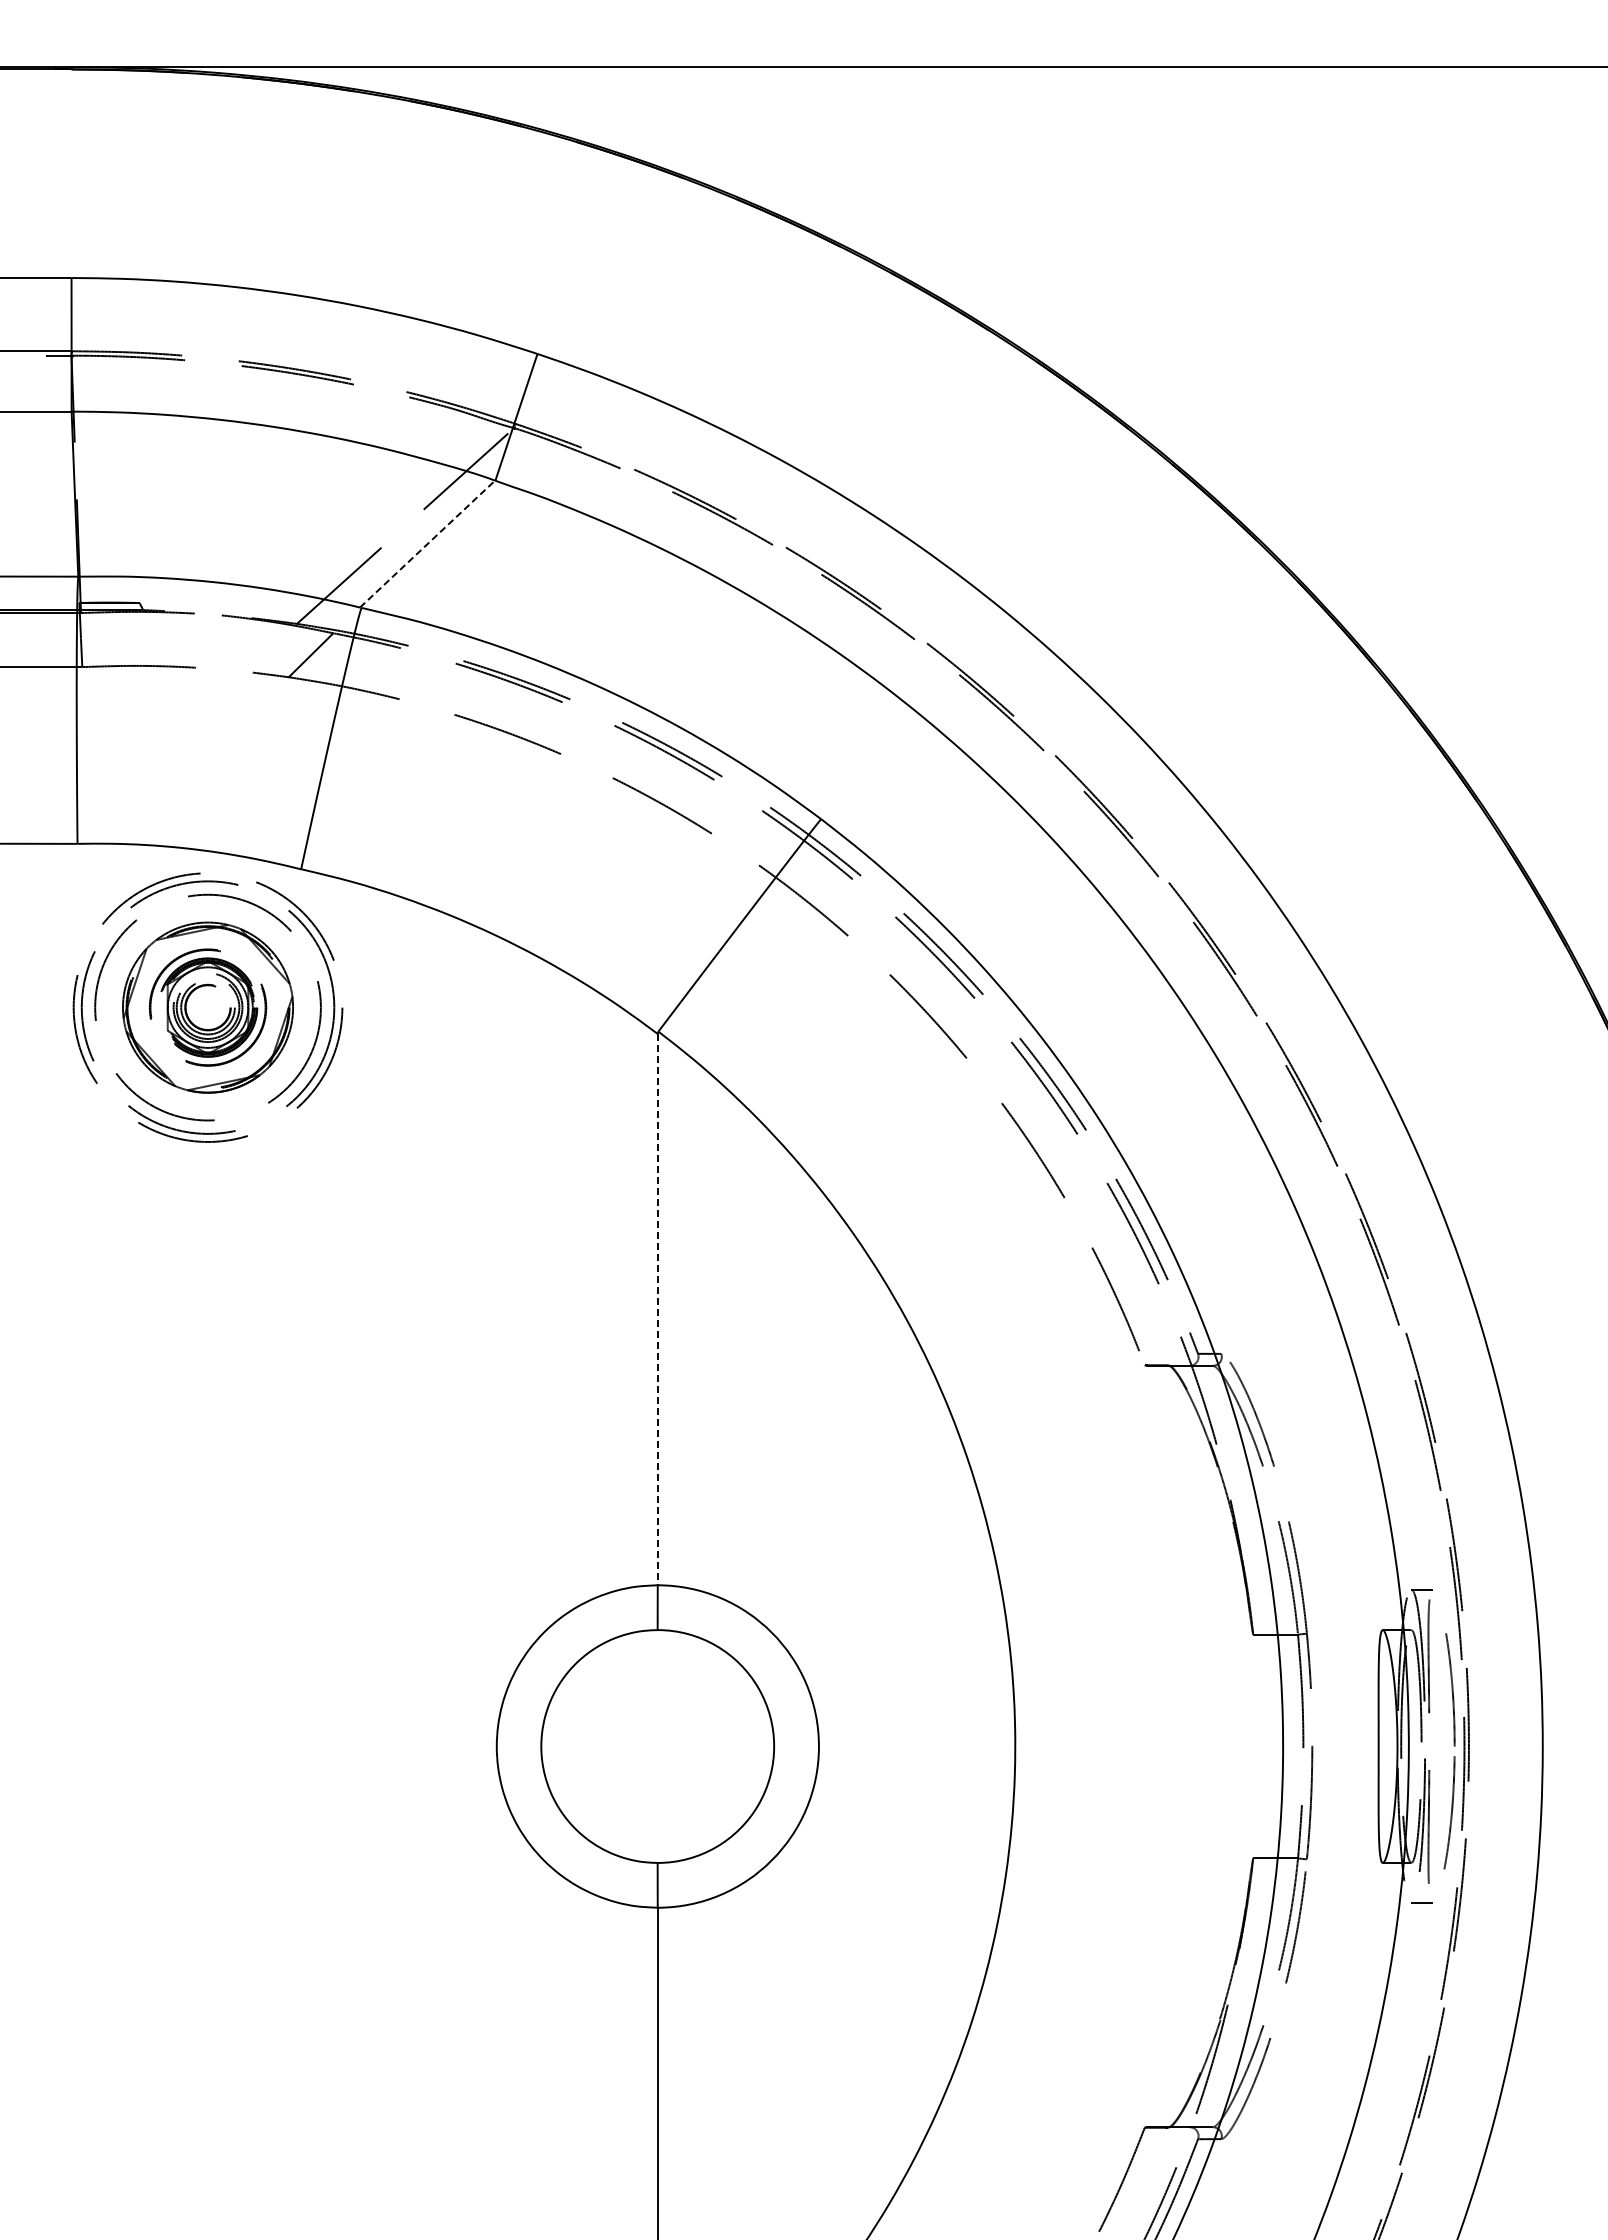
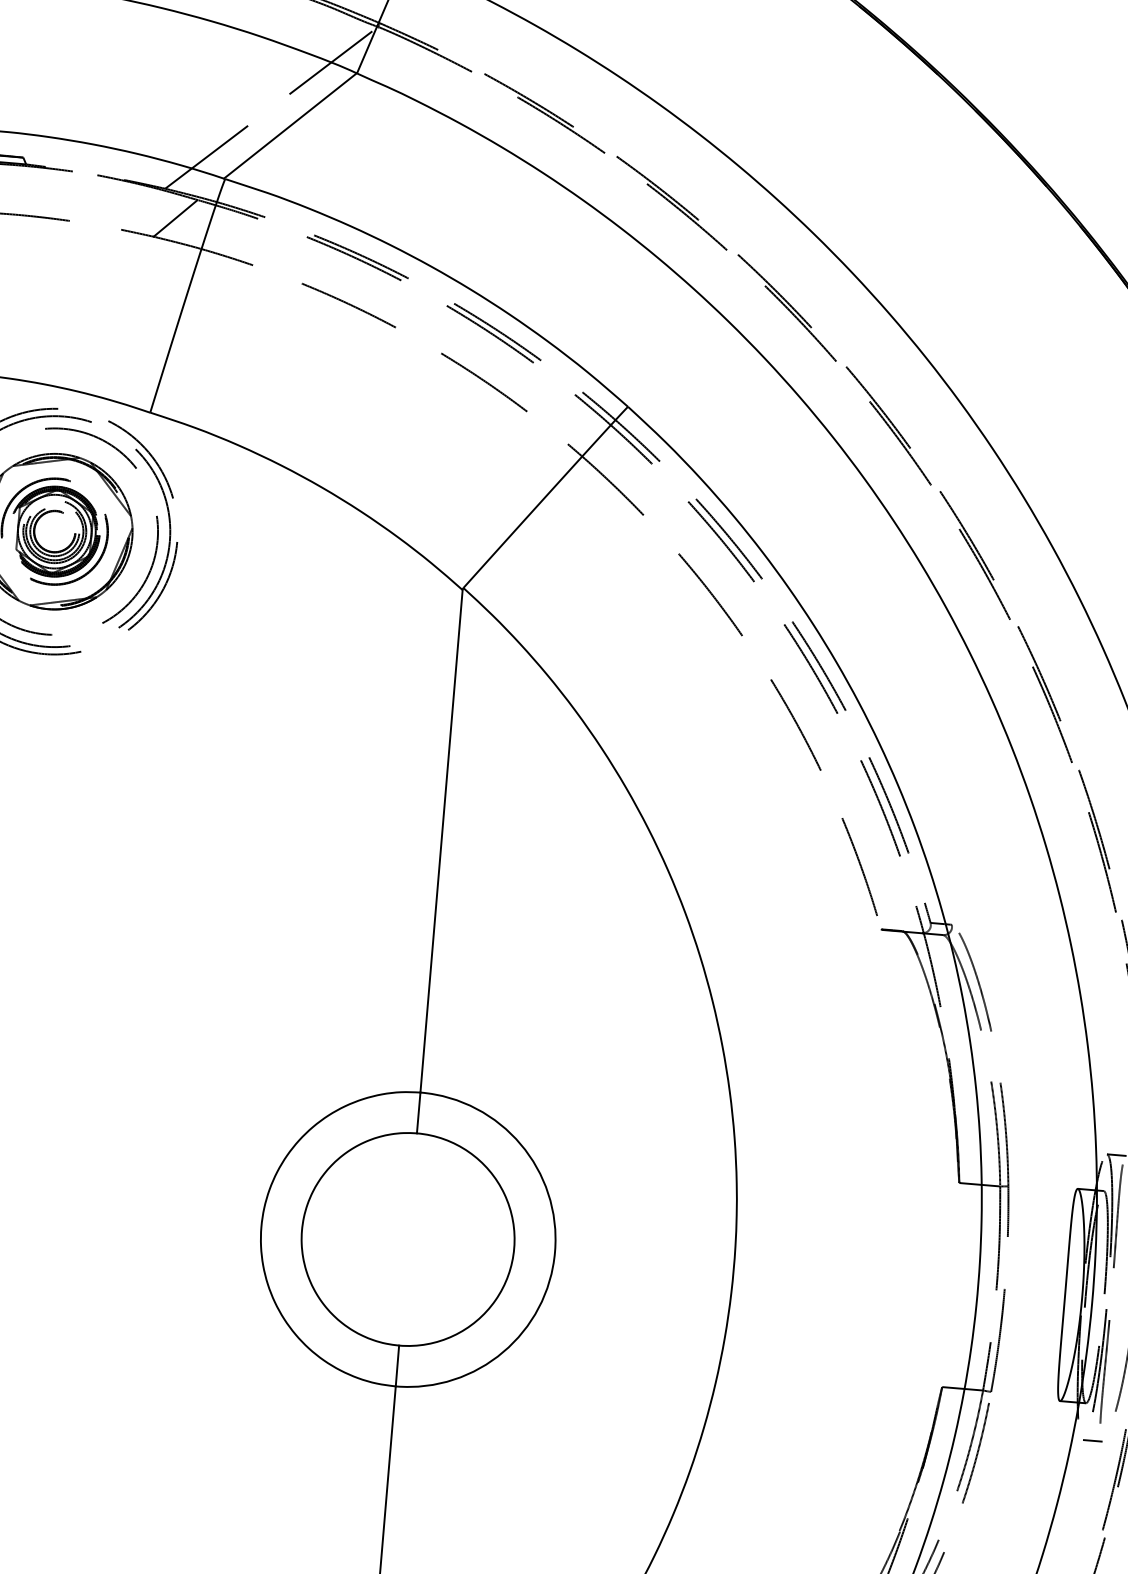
line: (427, 544) -> (290, 126), dashed -> solid
line: (657, 1309) -> (441, 841), dashed -> solid

